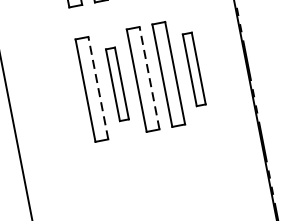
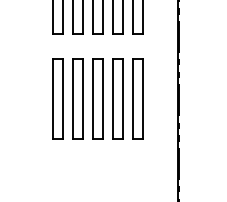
part: (193, 68) -> (137, 98), size x1.43
line: (150, 78) -> (103, 99), dashed -> solid
part: (116, 83) -> (77, 98), size x1.43
line: (98, 88) -> (63, 99), dashed -> solid

